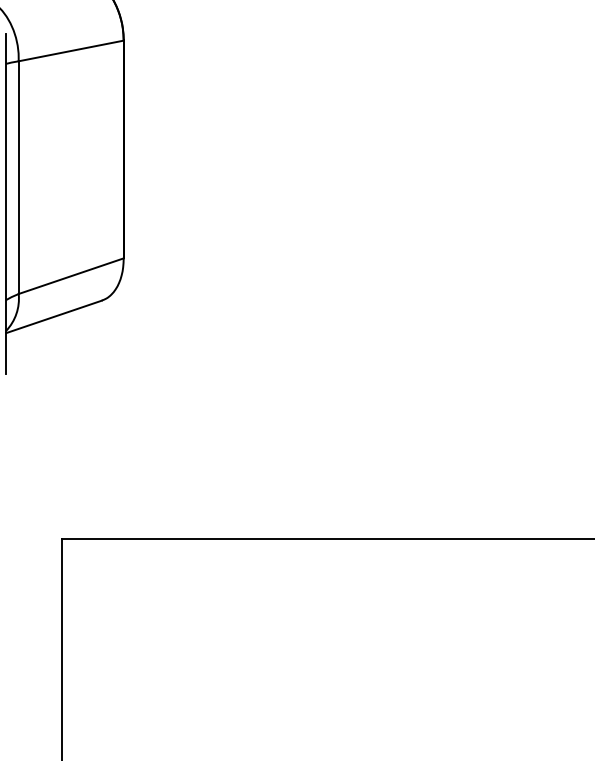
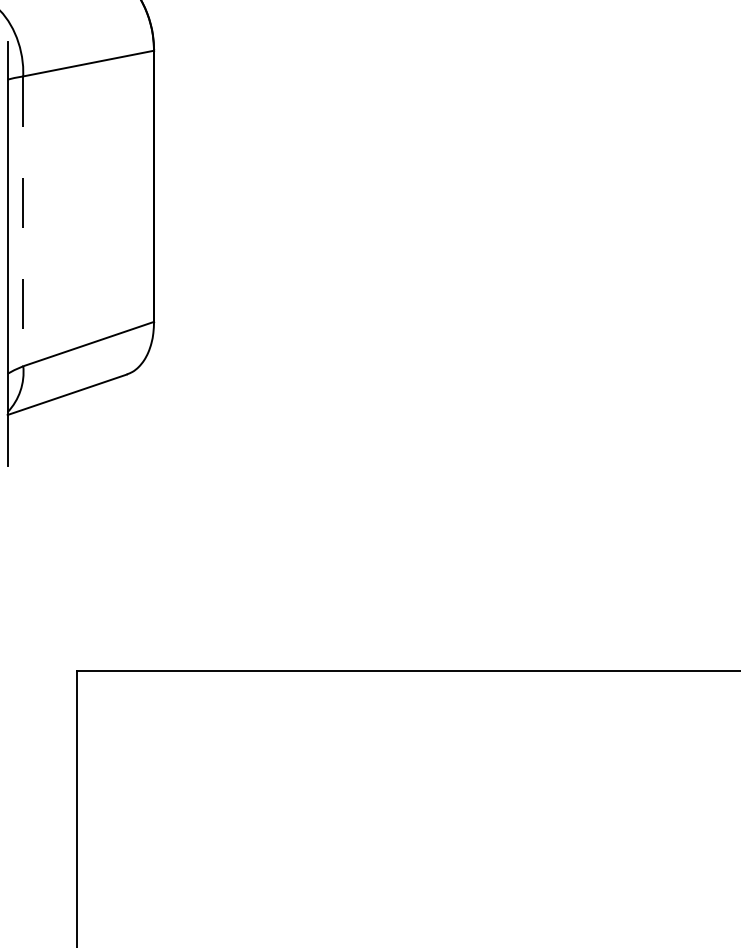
line: (18, 178) -> (23, 222), solid -> dashed

